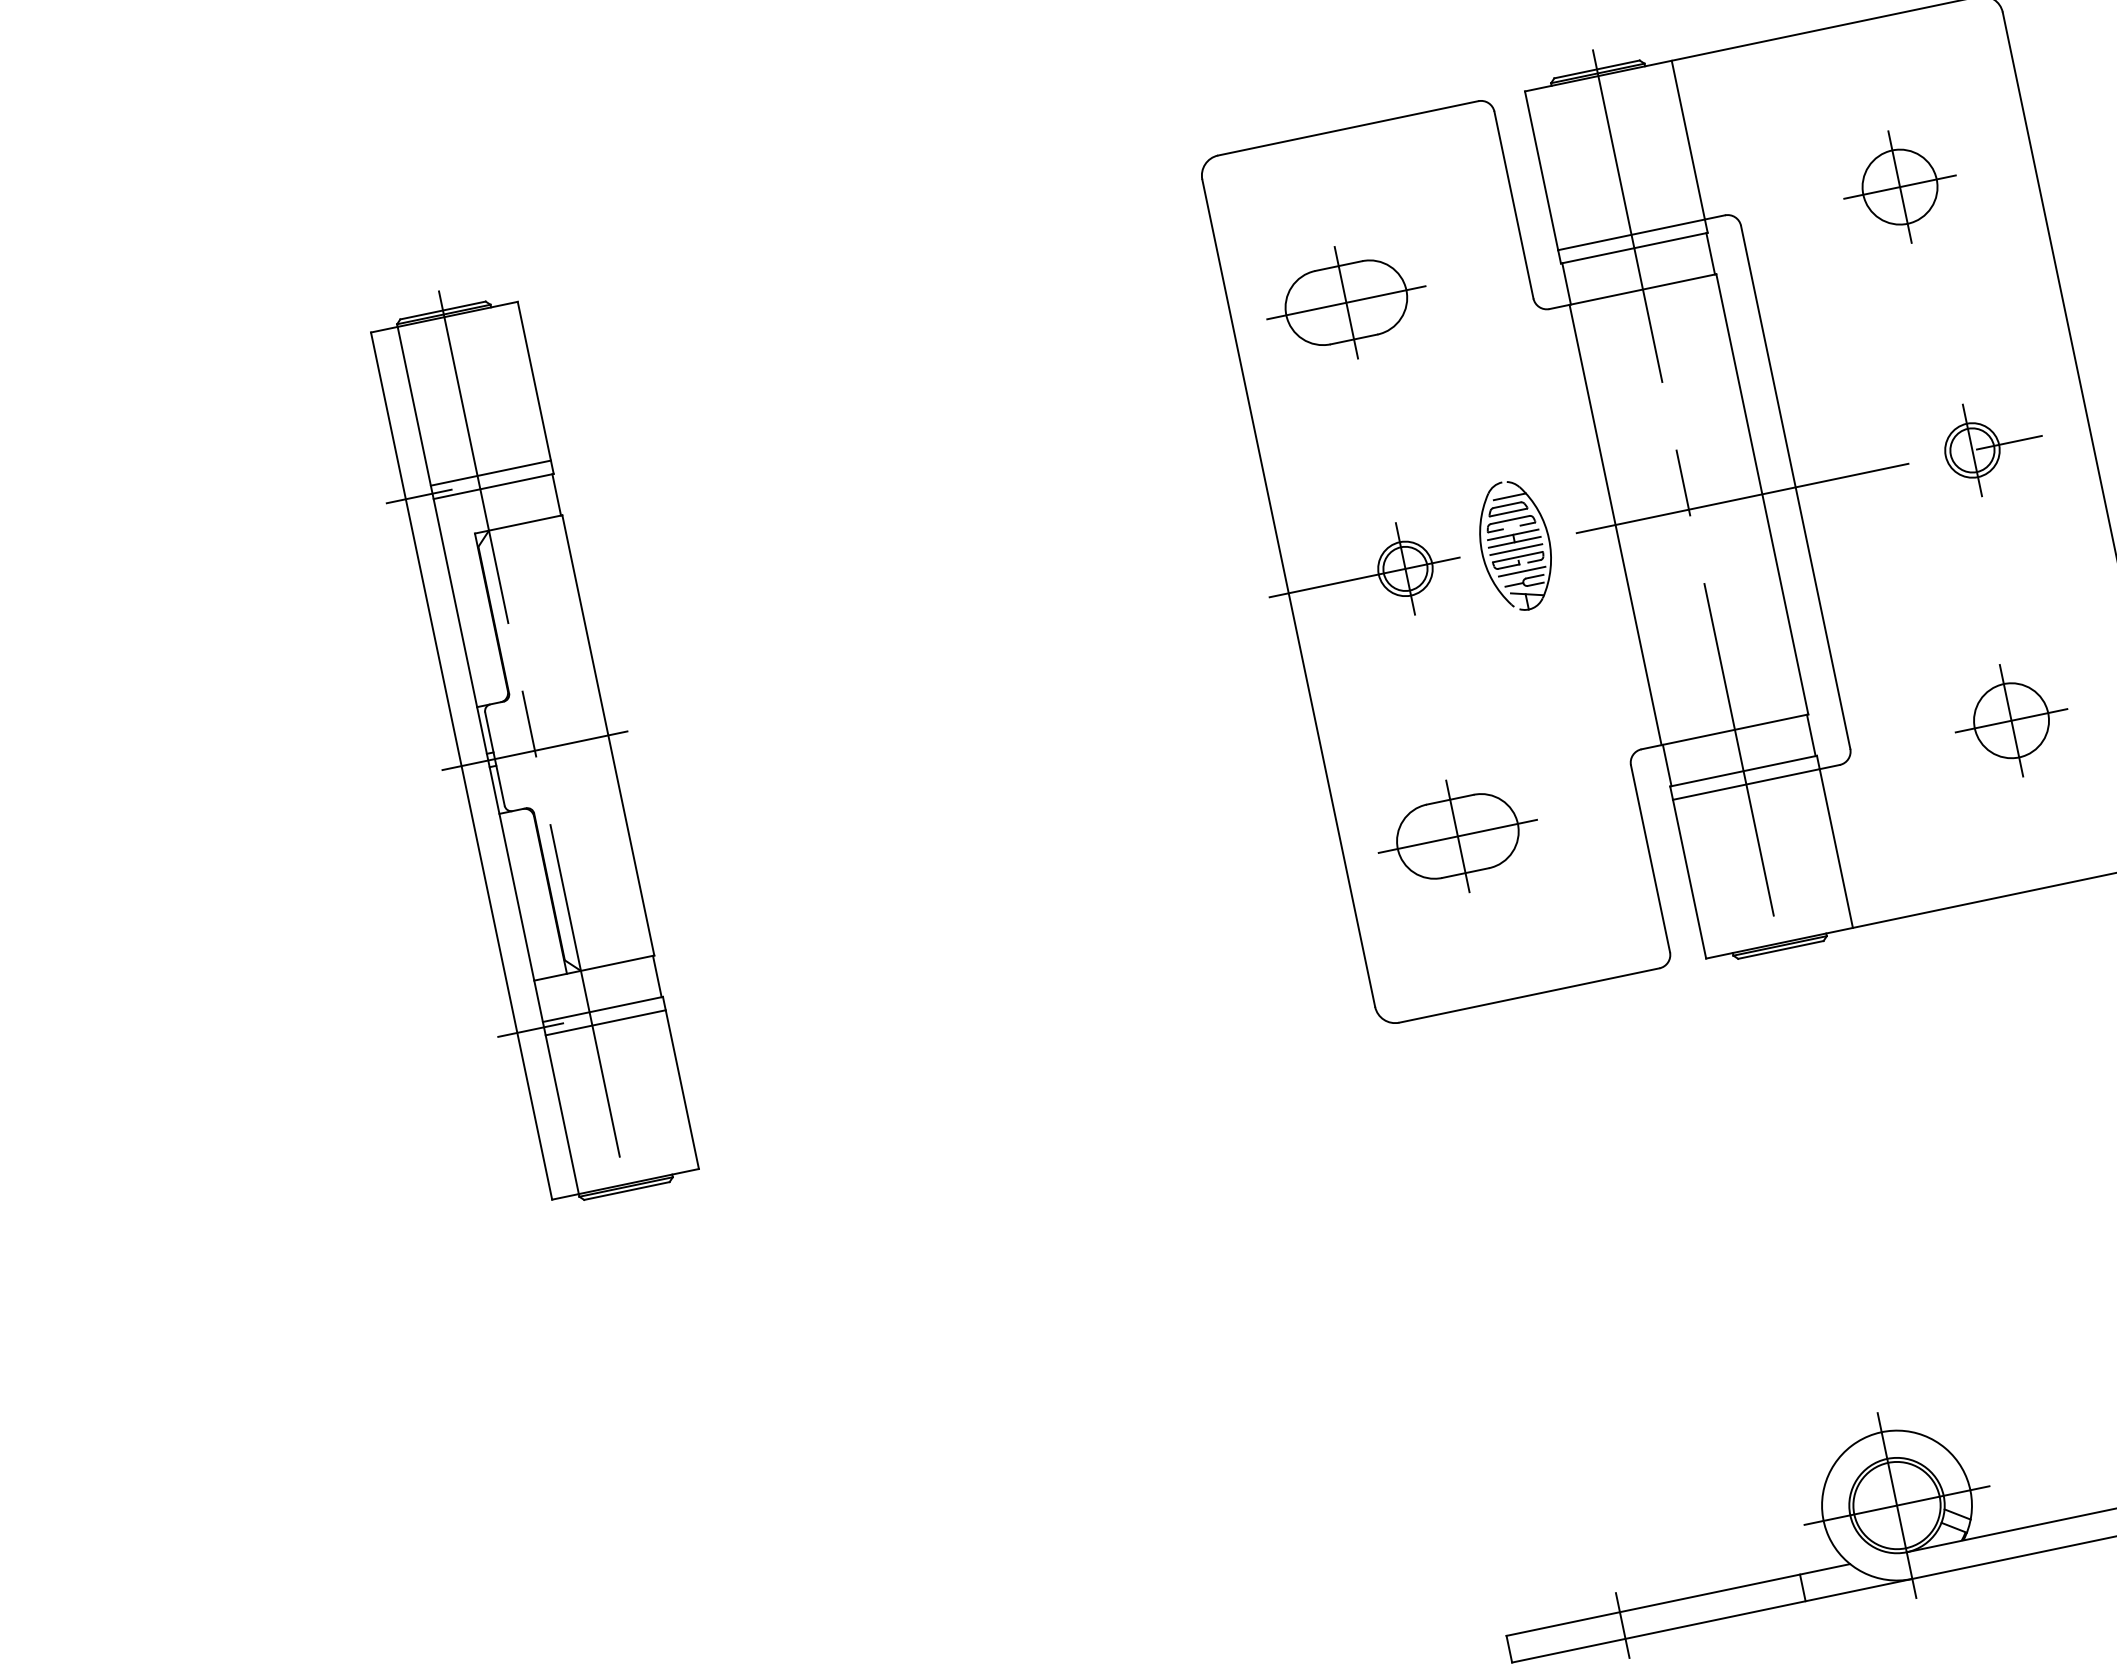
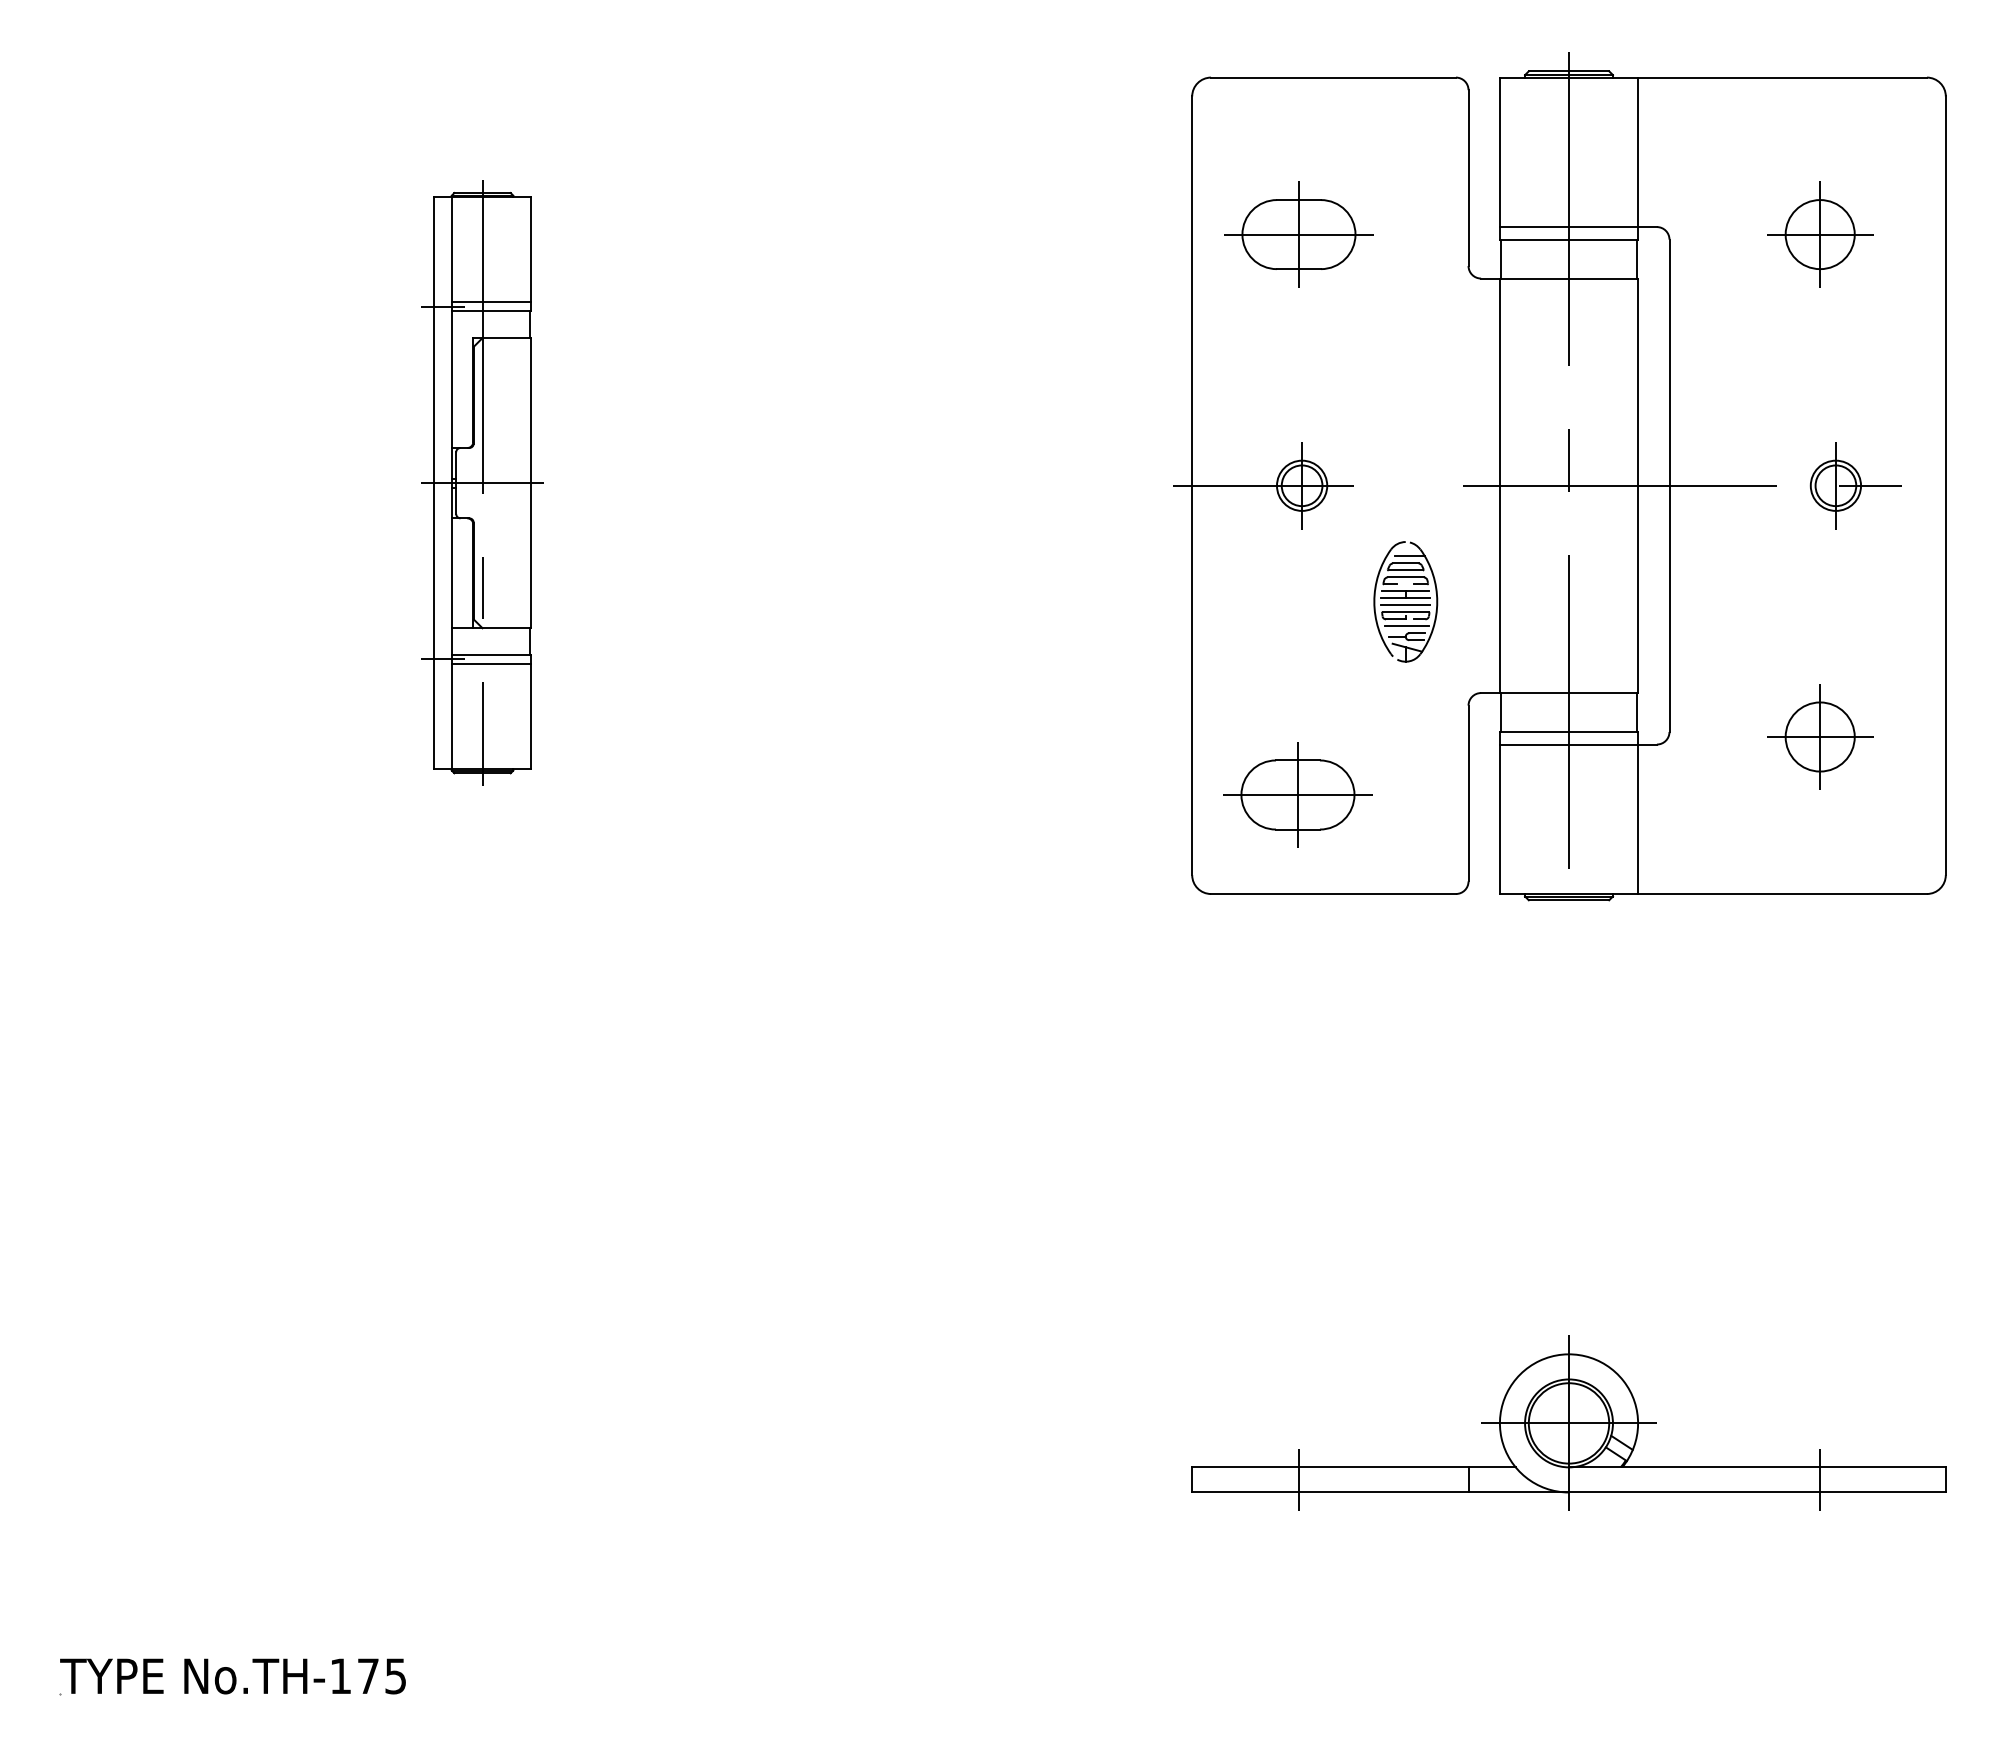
part: (1515, 545) -> (1405, 601), moved
part: (532, 740) -> (482, 476), size x0.7
part: (1457, 835) -> (1297, 794), moved

